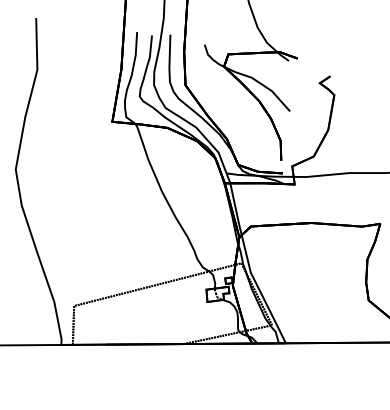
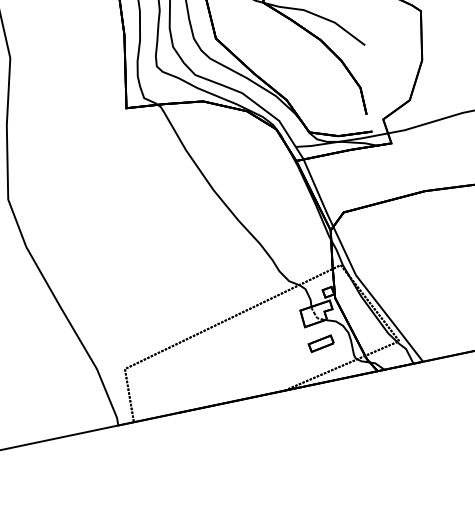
part: (216, 315) -> (321, 342), added

